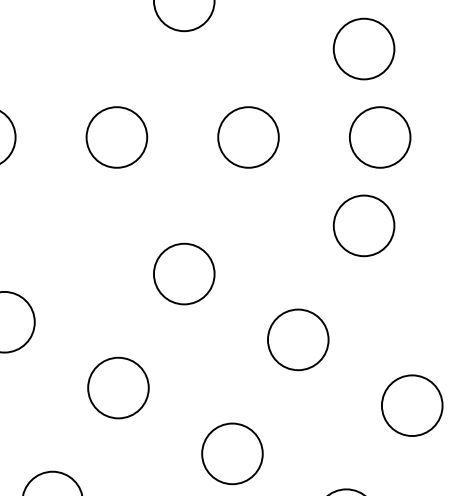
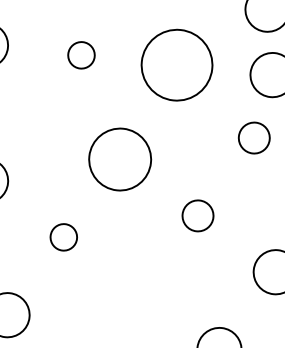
circle: (116, 137) -> (81, 55), size x0.6
circle: (248, 137) -> (177, 65), size x1.6
circle: (363, 225) -> (253, 137), size x0.7
circle: (183, 273) -> (119, 159), size x1.4
circle: (298, 339) -> (198, 215), size x0.7
circle: (118, 387) -> (63, 236), size x0.6
circle: (232, 453) -> (141, 293), removed

